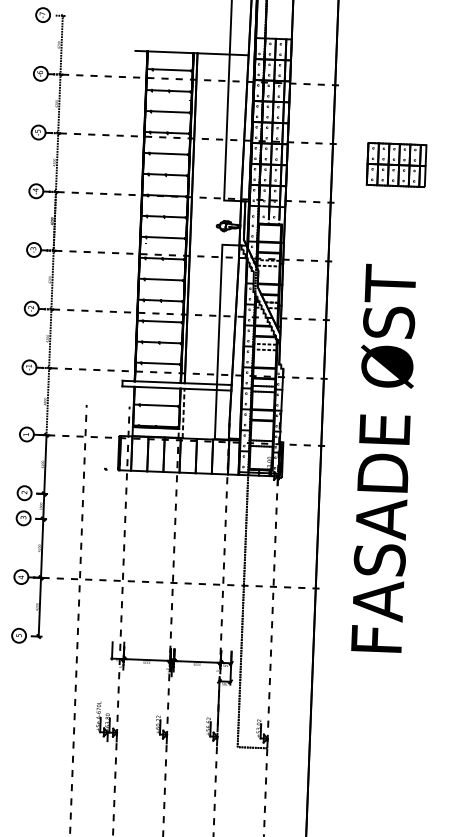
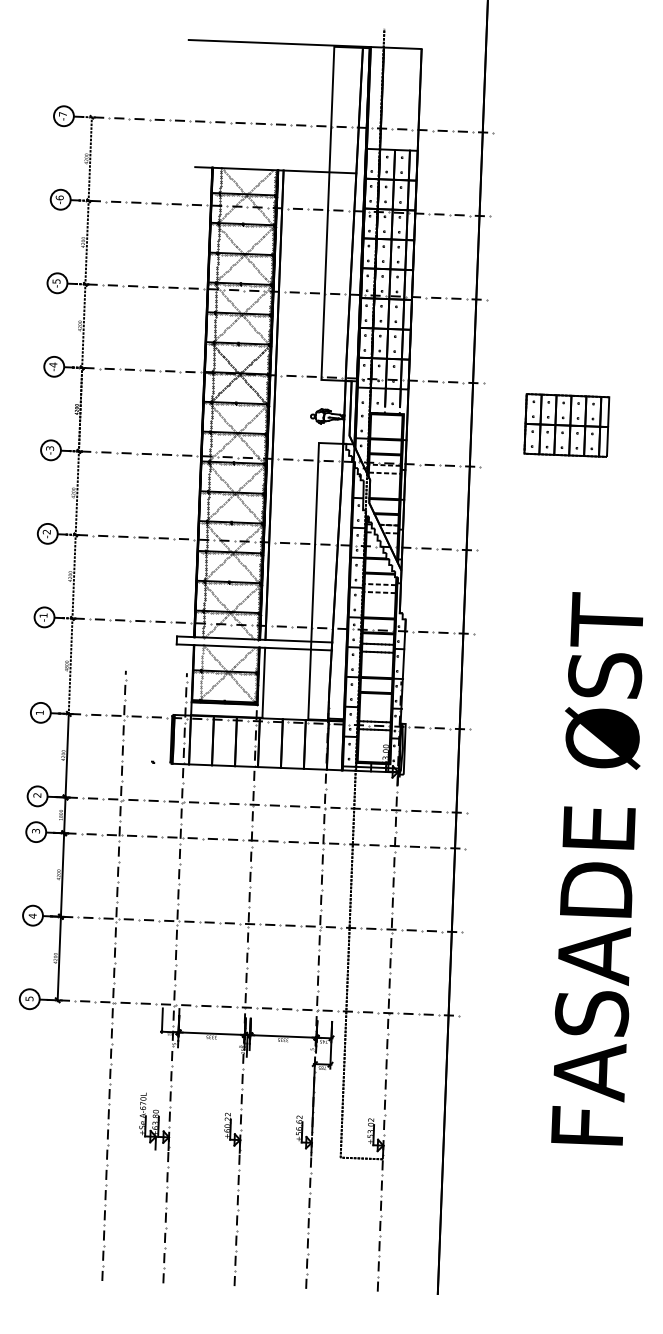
line: (197, 20) -> (283, 124), added
part: (396, 165) -> (566, 425), moved
line: (183, 413) -> (263, 682), dashed -> solid
text: (383, 458) -> (597, 868), moved
line: (179, 498) -> (257, 804), added
line: (178, 524) -> (256, 840), added
line: (173, 641) -> (249, 1007), added

